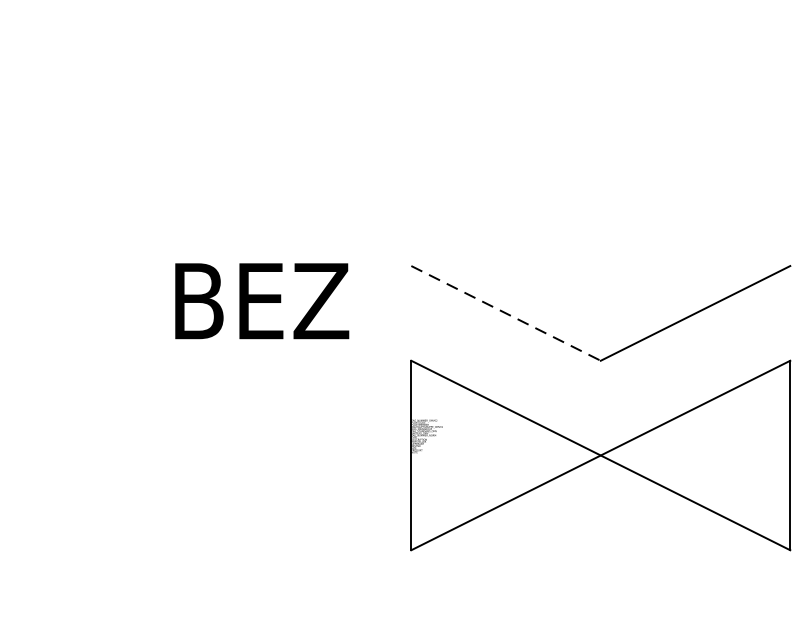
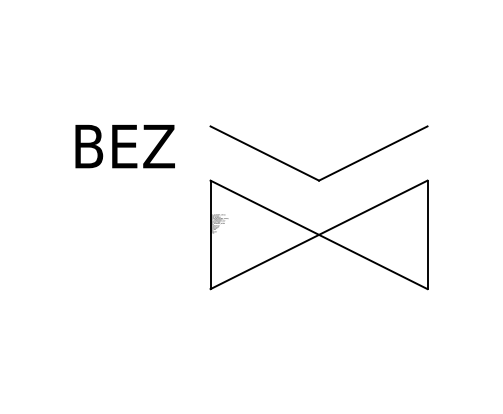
line: (505, 313) -> (264, 153), dashed -> solid

